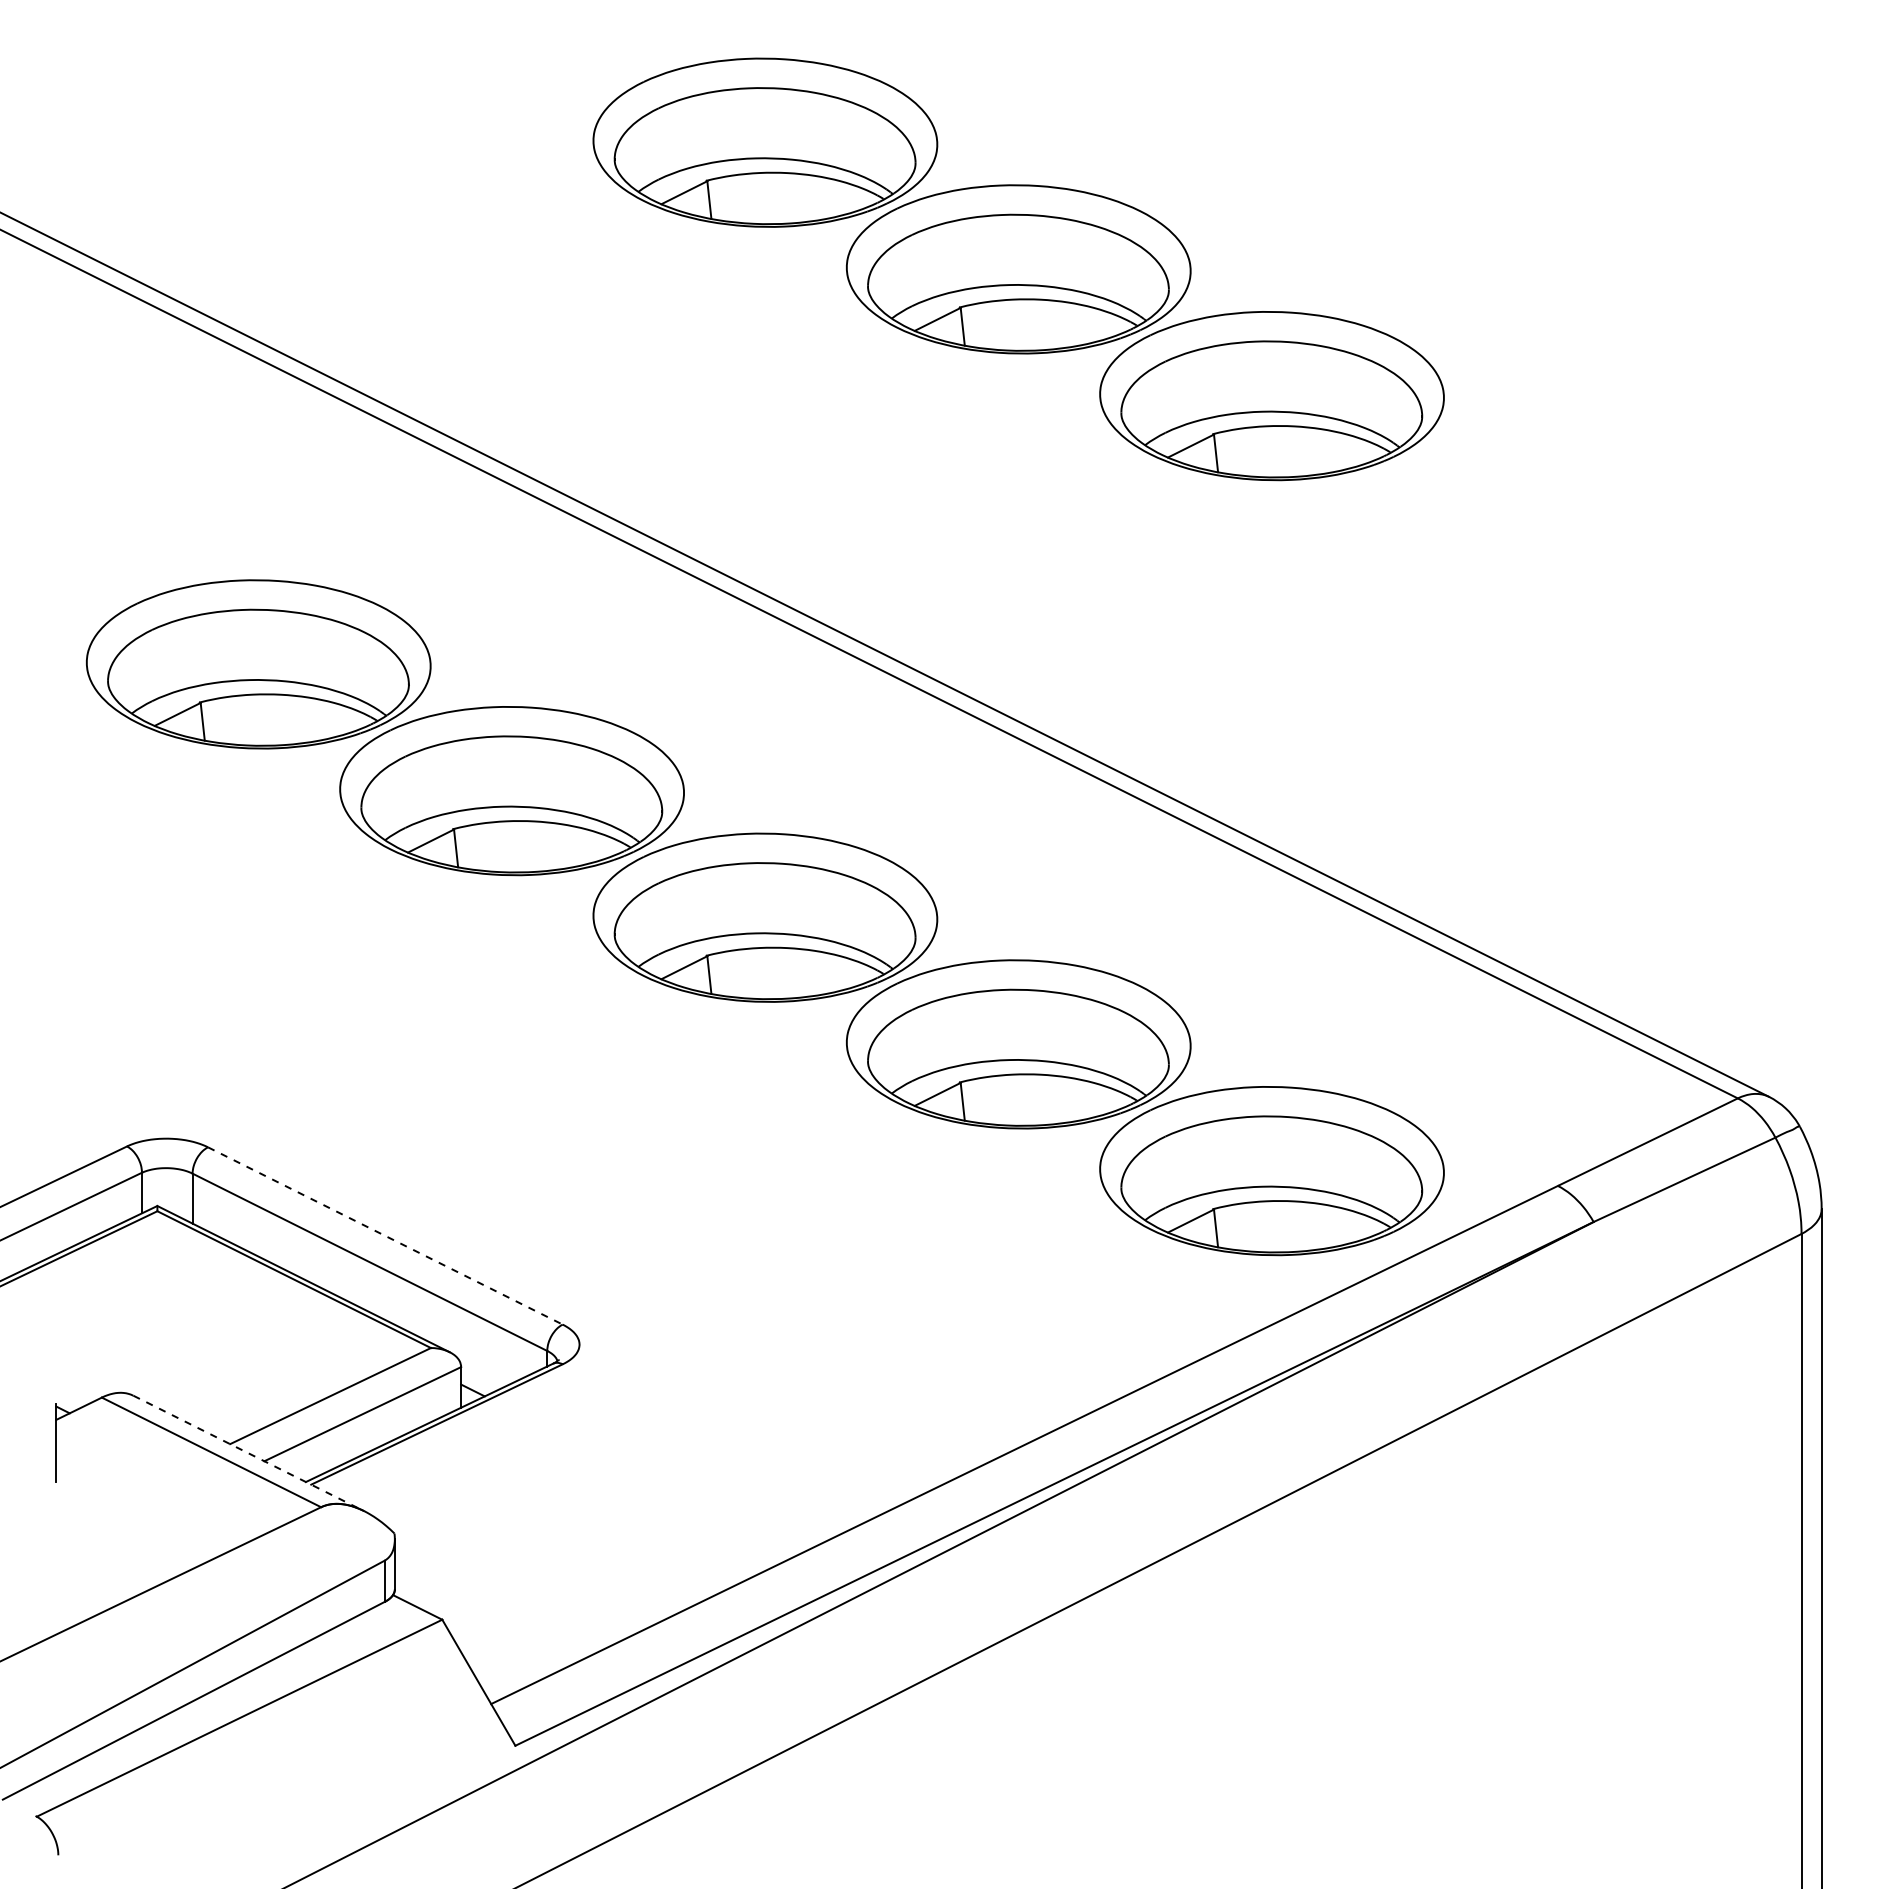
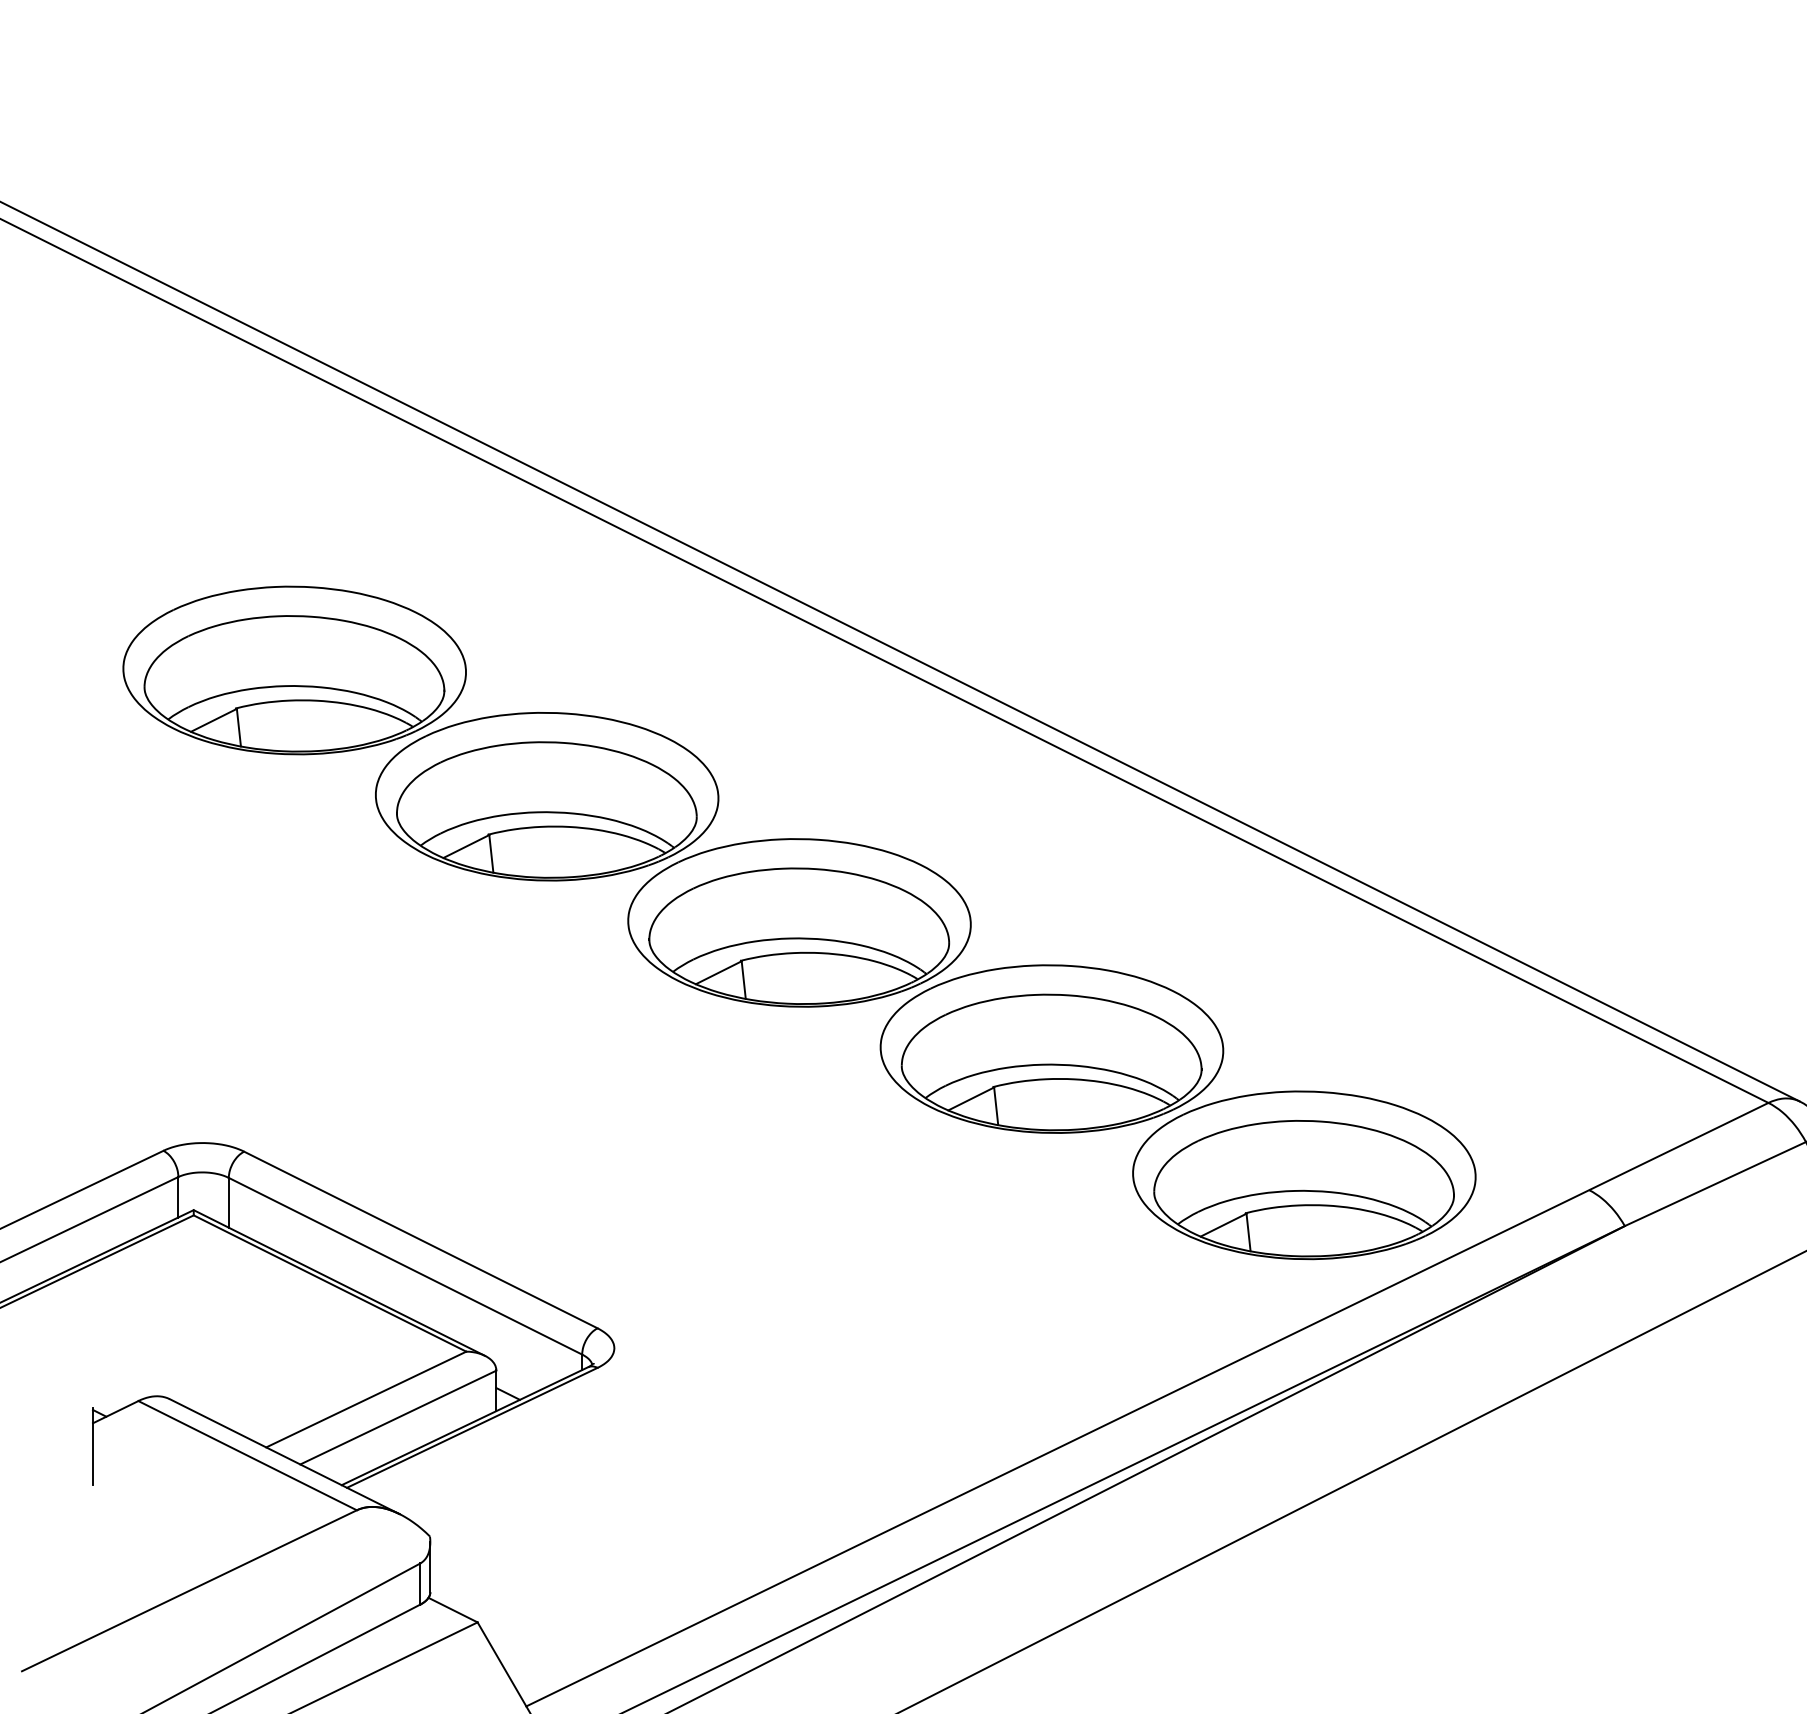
part: (1018, 269) -> (1051, 277), removed
line: (385, 1236) -> (421, 1240), dashed -> solid
line: (248, 1453) -> (284, 1456), dashed -> solid

